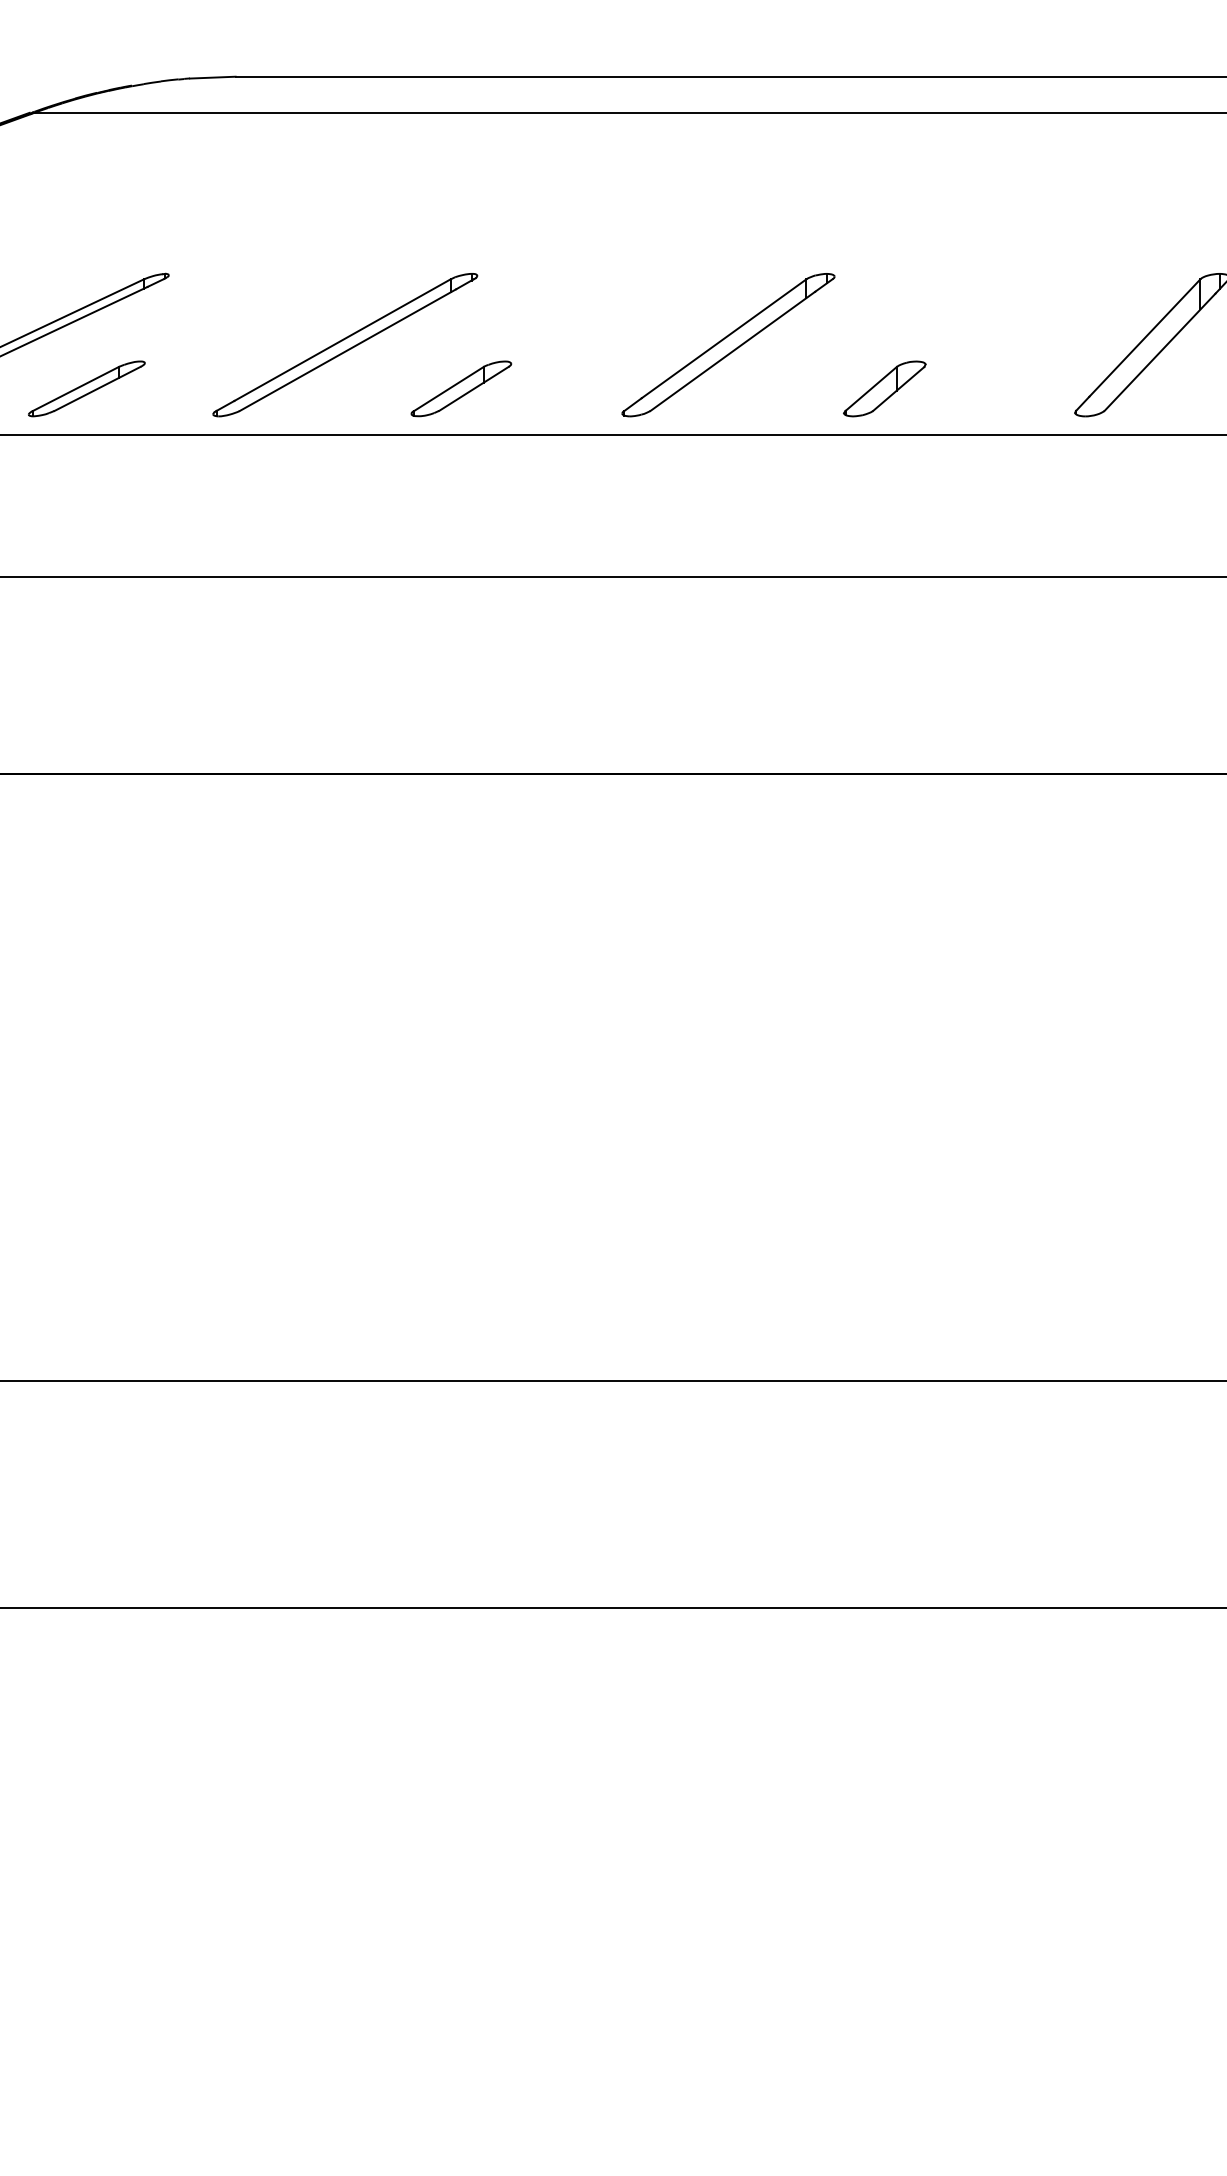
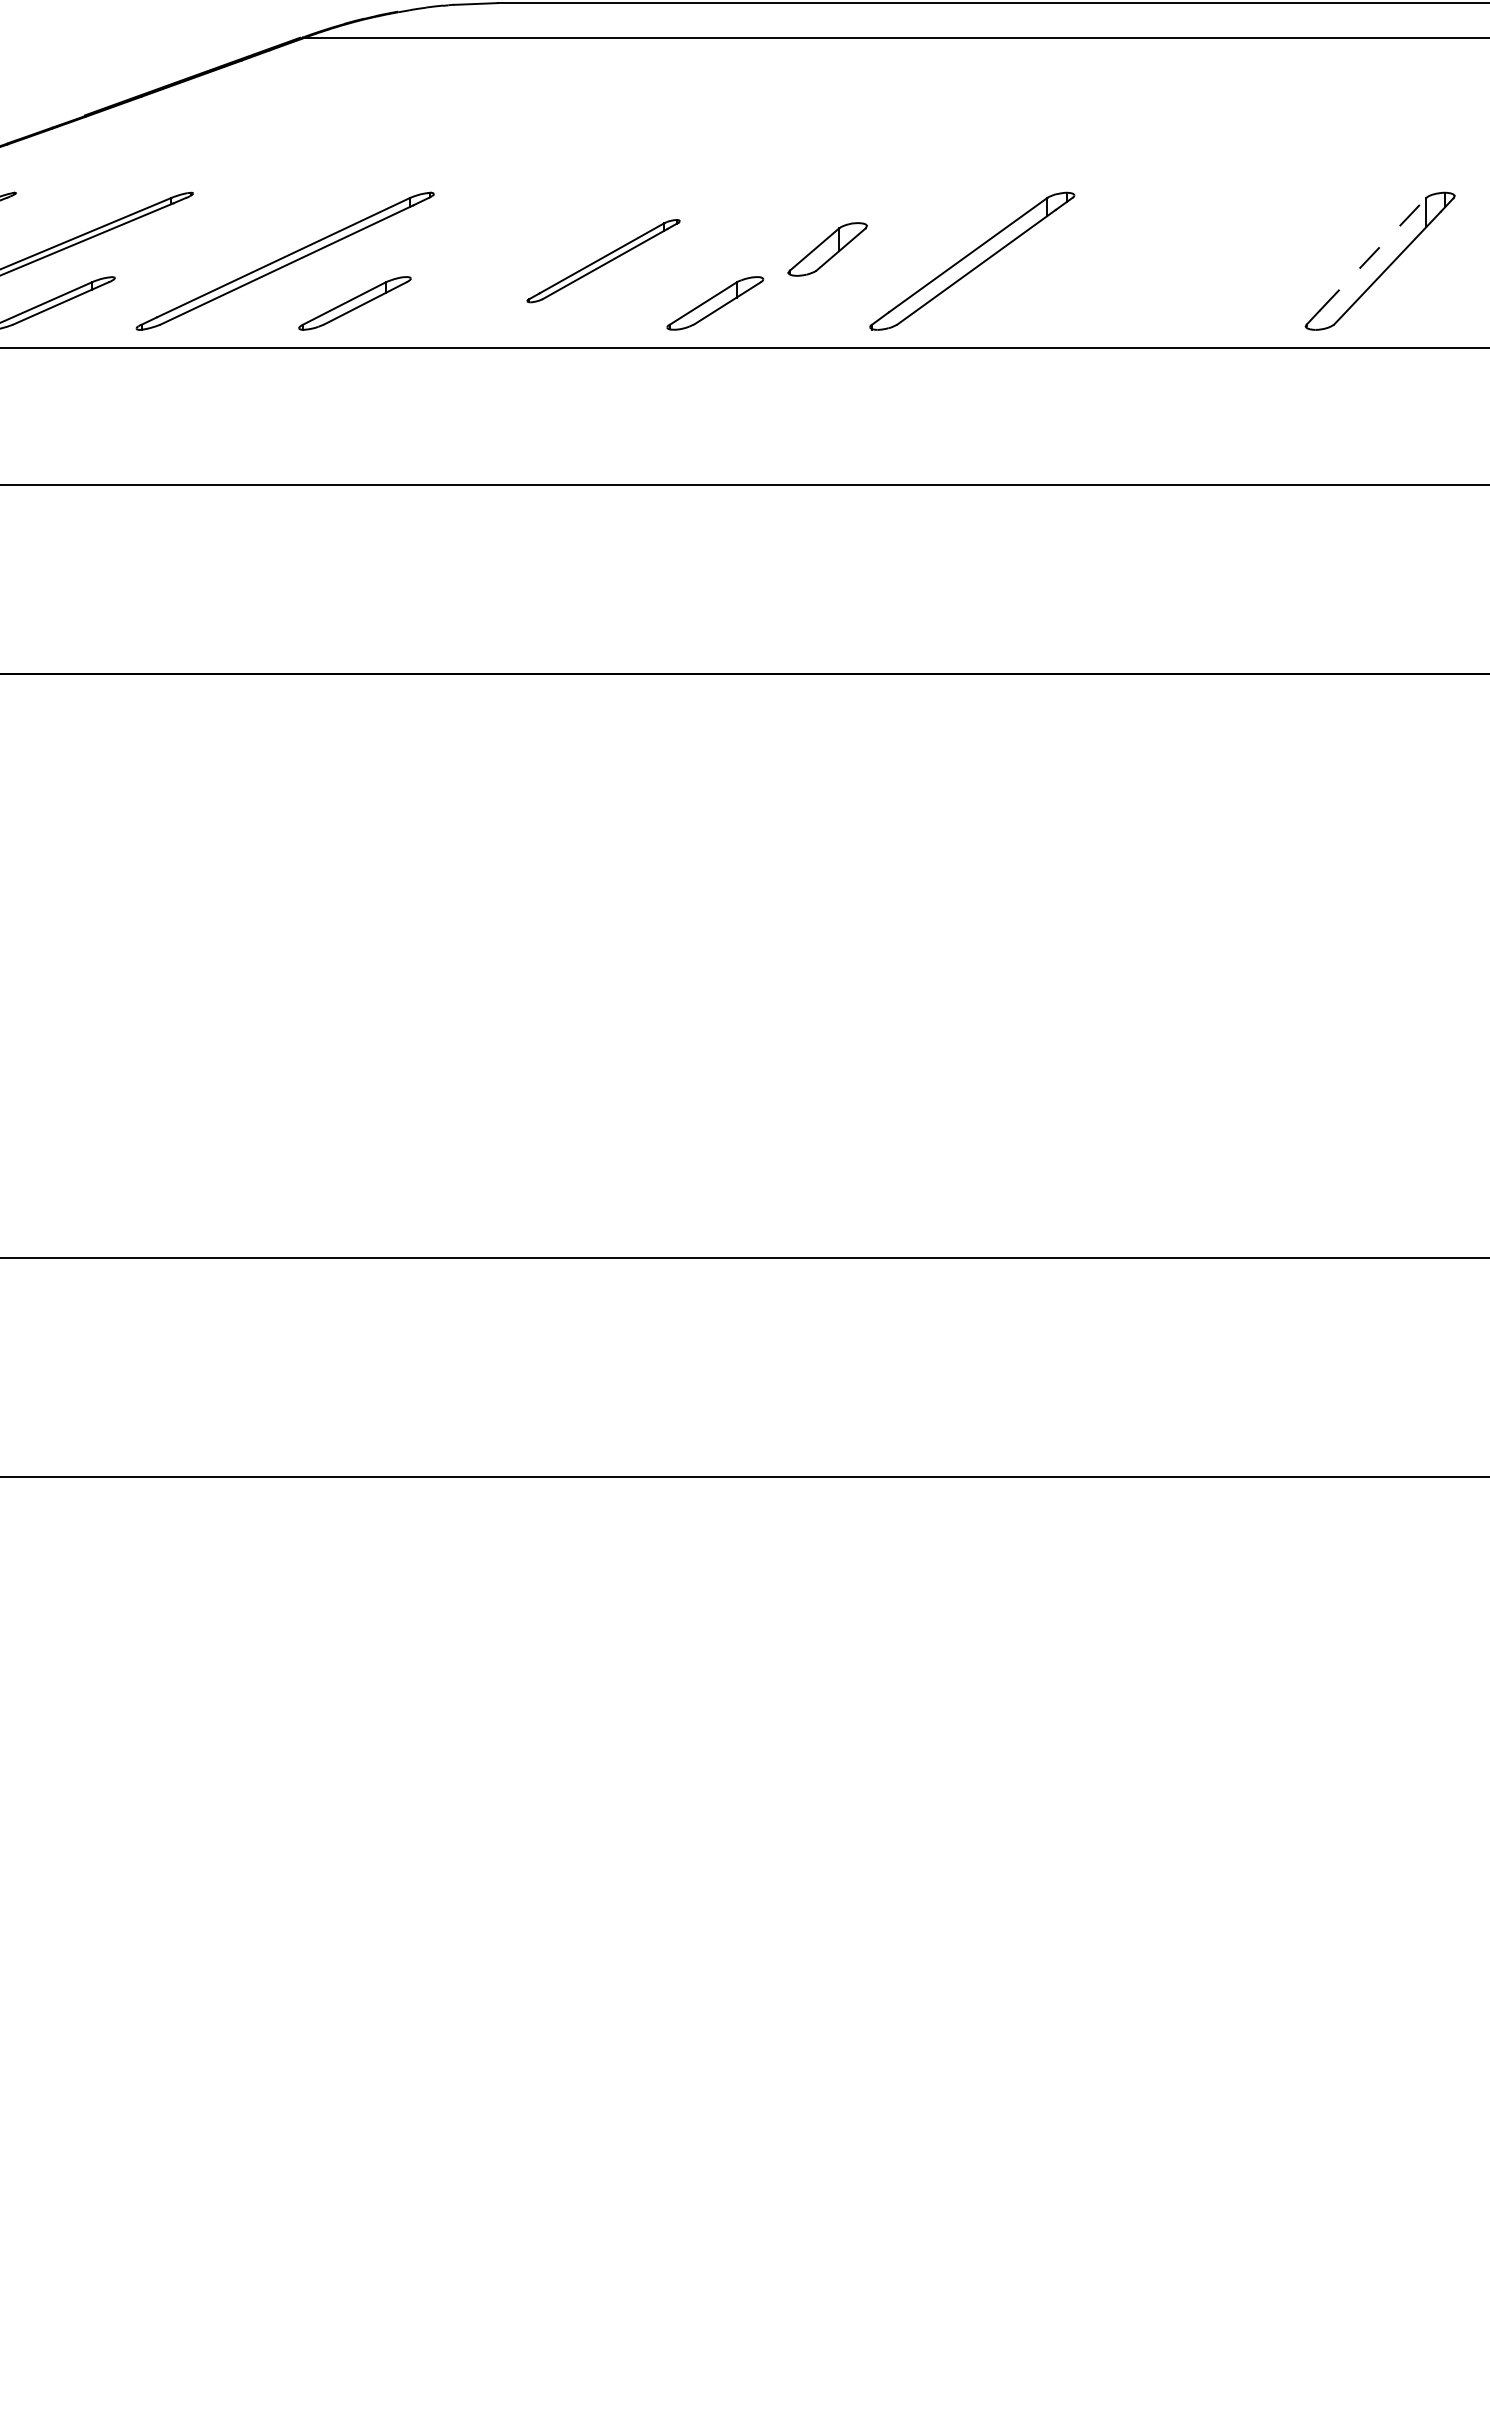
line: (1144, 338) -> (1372, 254), solid -> dashed
part: (345, 344) -> (603, 260), size x0.6
part: (884, 388) -> (827, 249), moved

